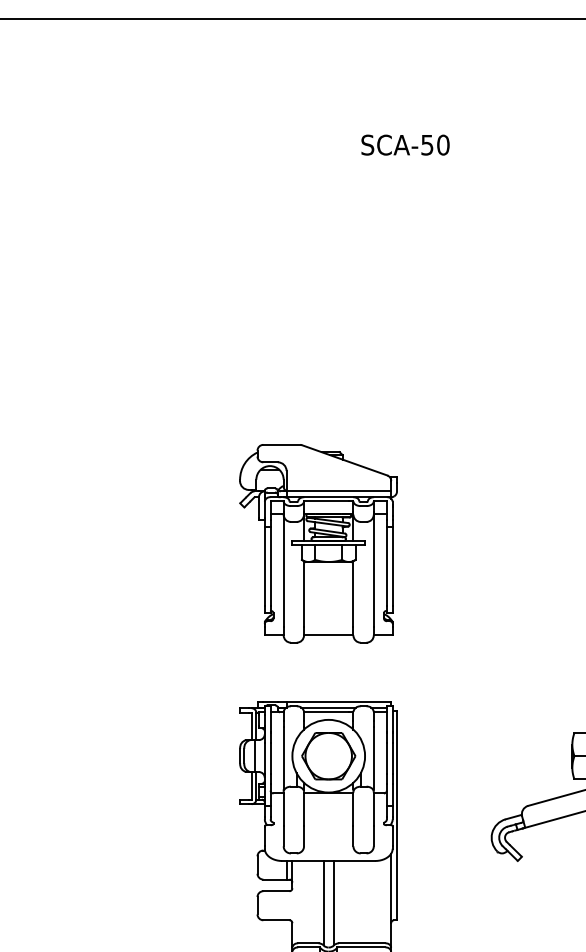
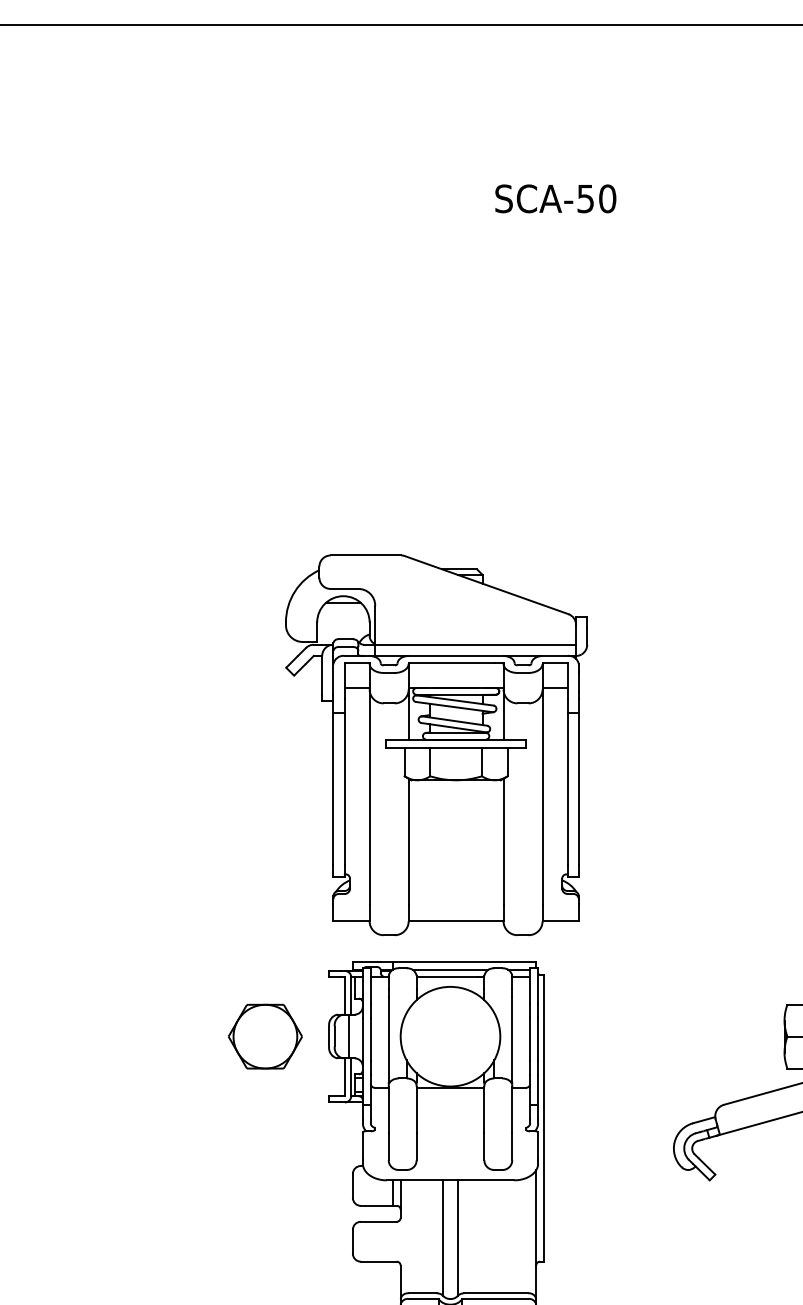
part: (318, 543) -> (436, 745), size x1.4
part: (328, 756) -> (265, 1037), moved

